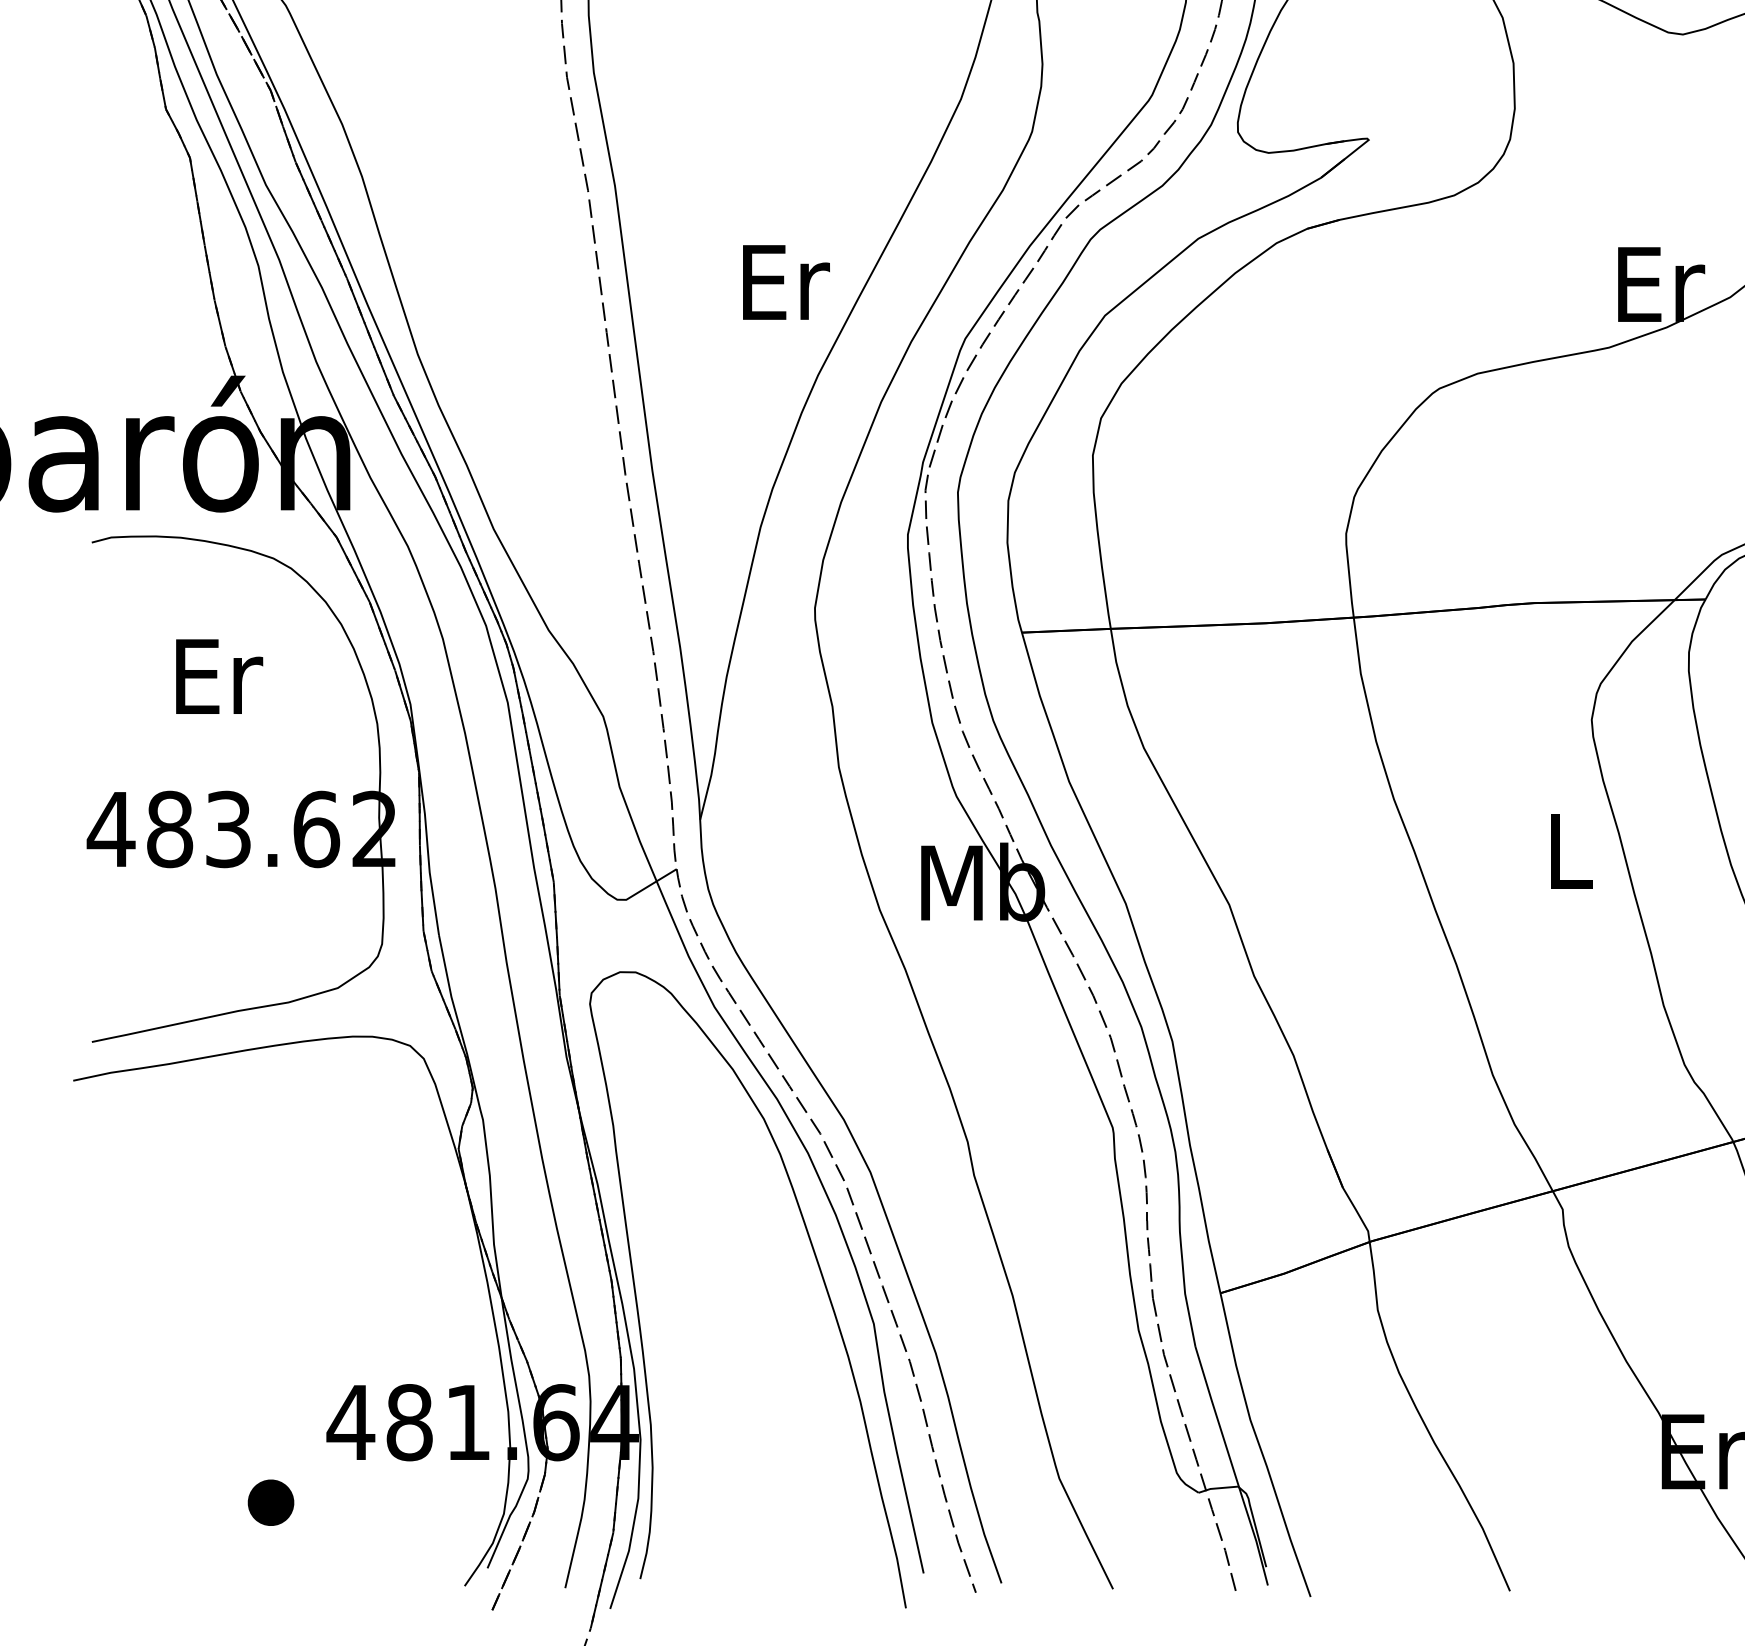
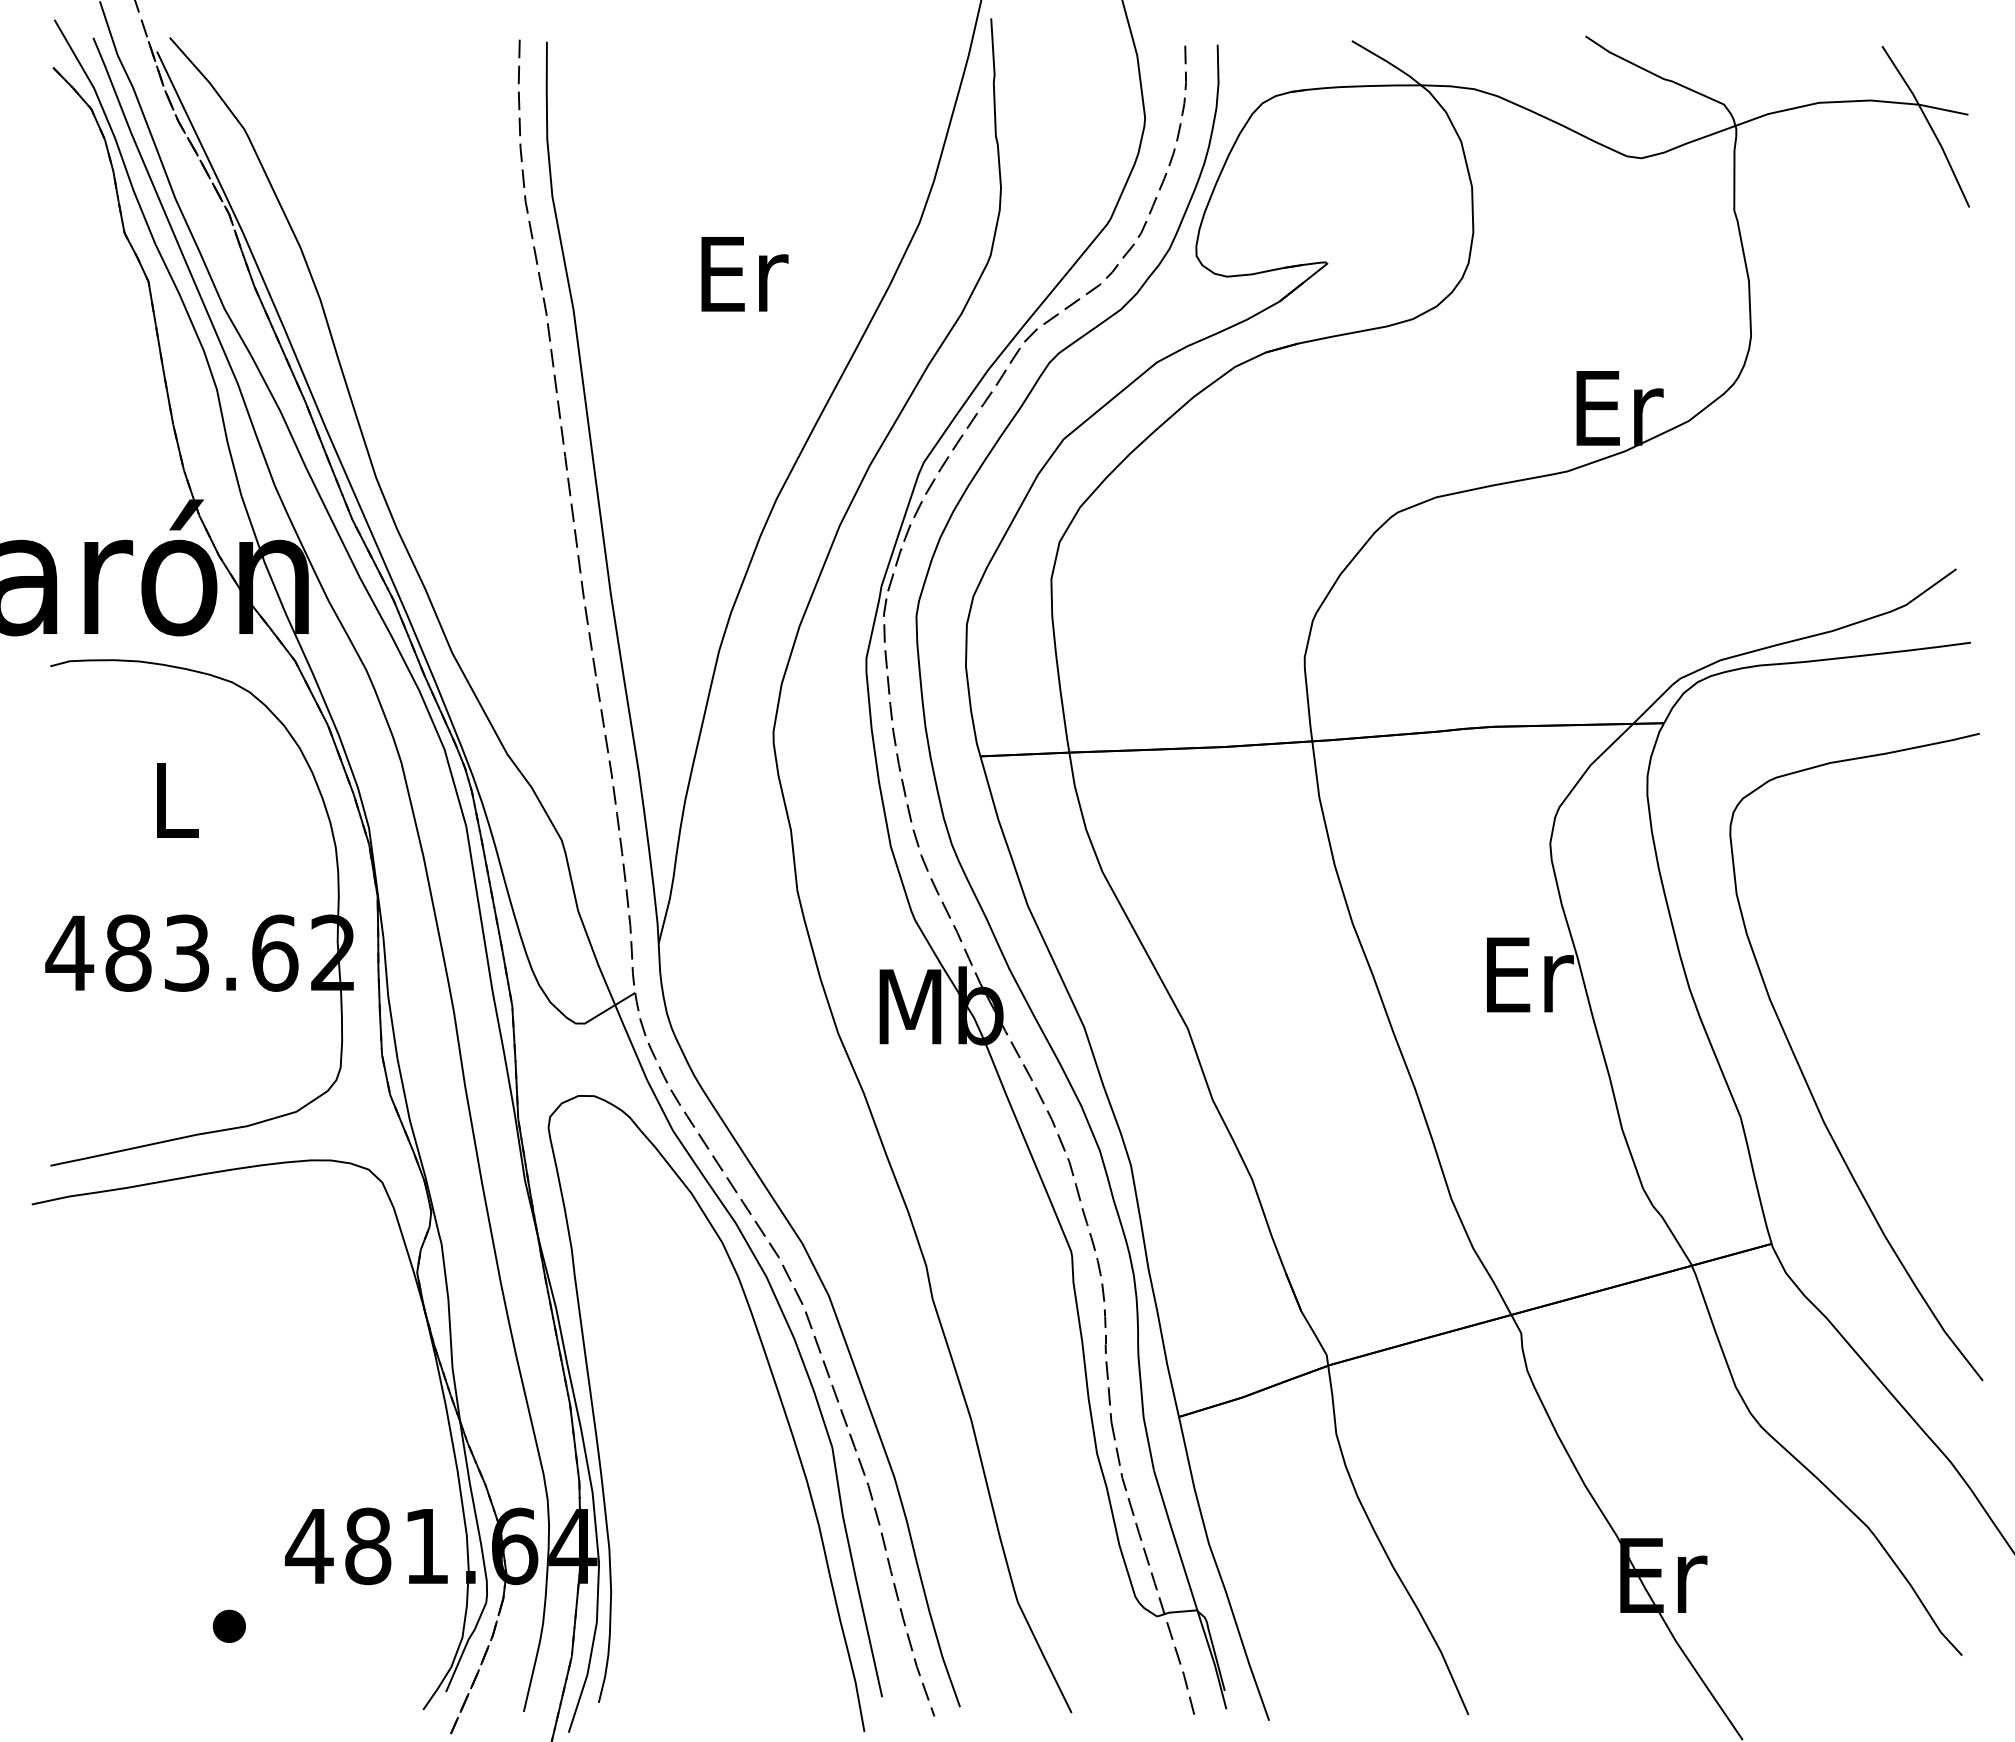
text: (785, 282) -> (744, 274), moved
text: (218, 676) -> (177, 800), Er -> L
text: (1571, 850) -> (1530, 974), L -> Er
part: (269, 1501) -> (228, 1625), size x0.71

